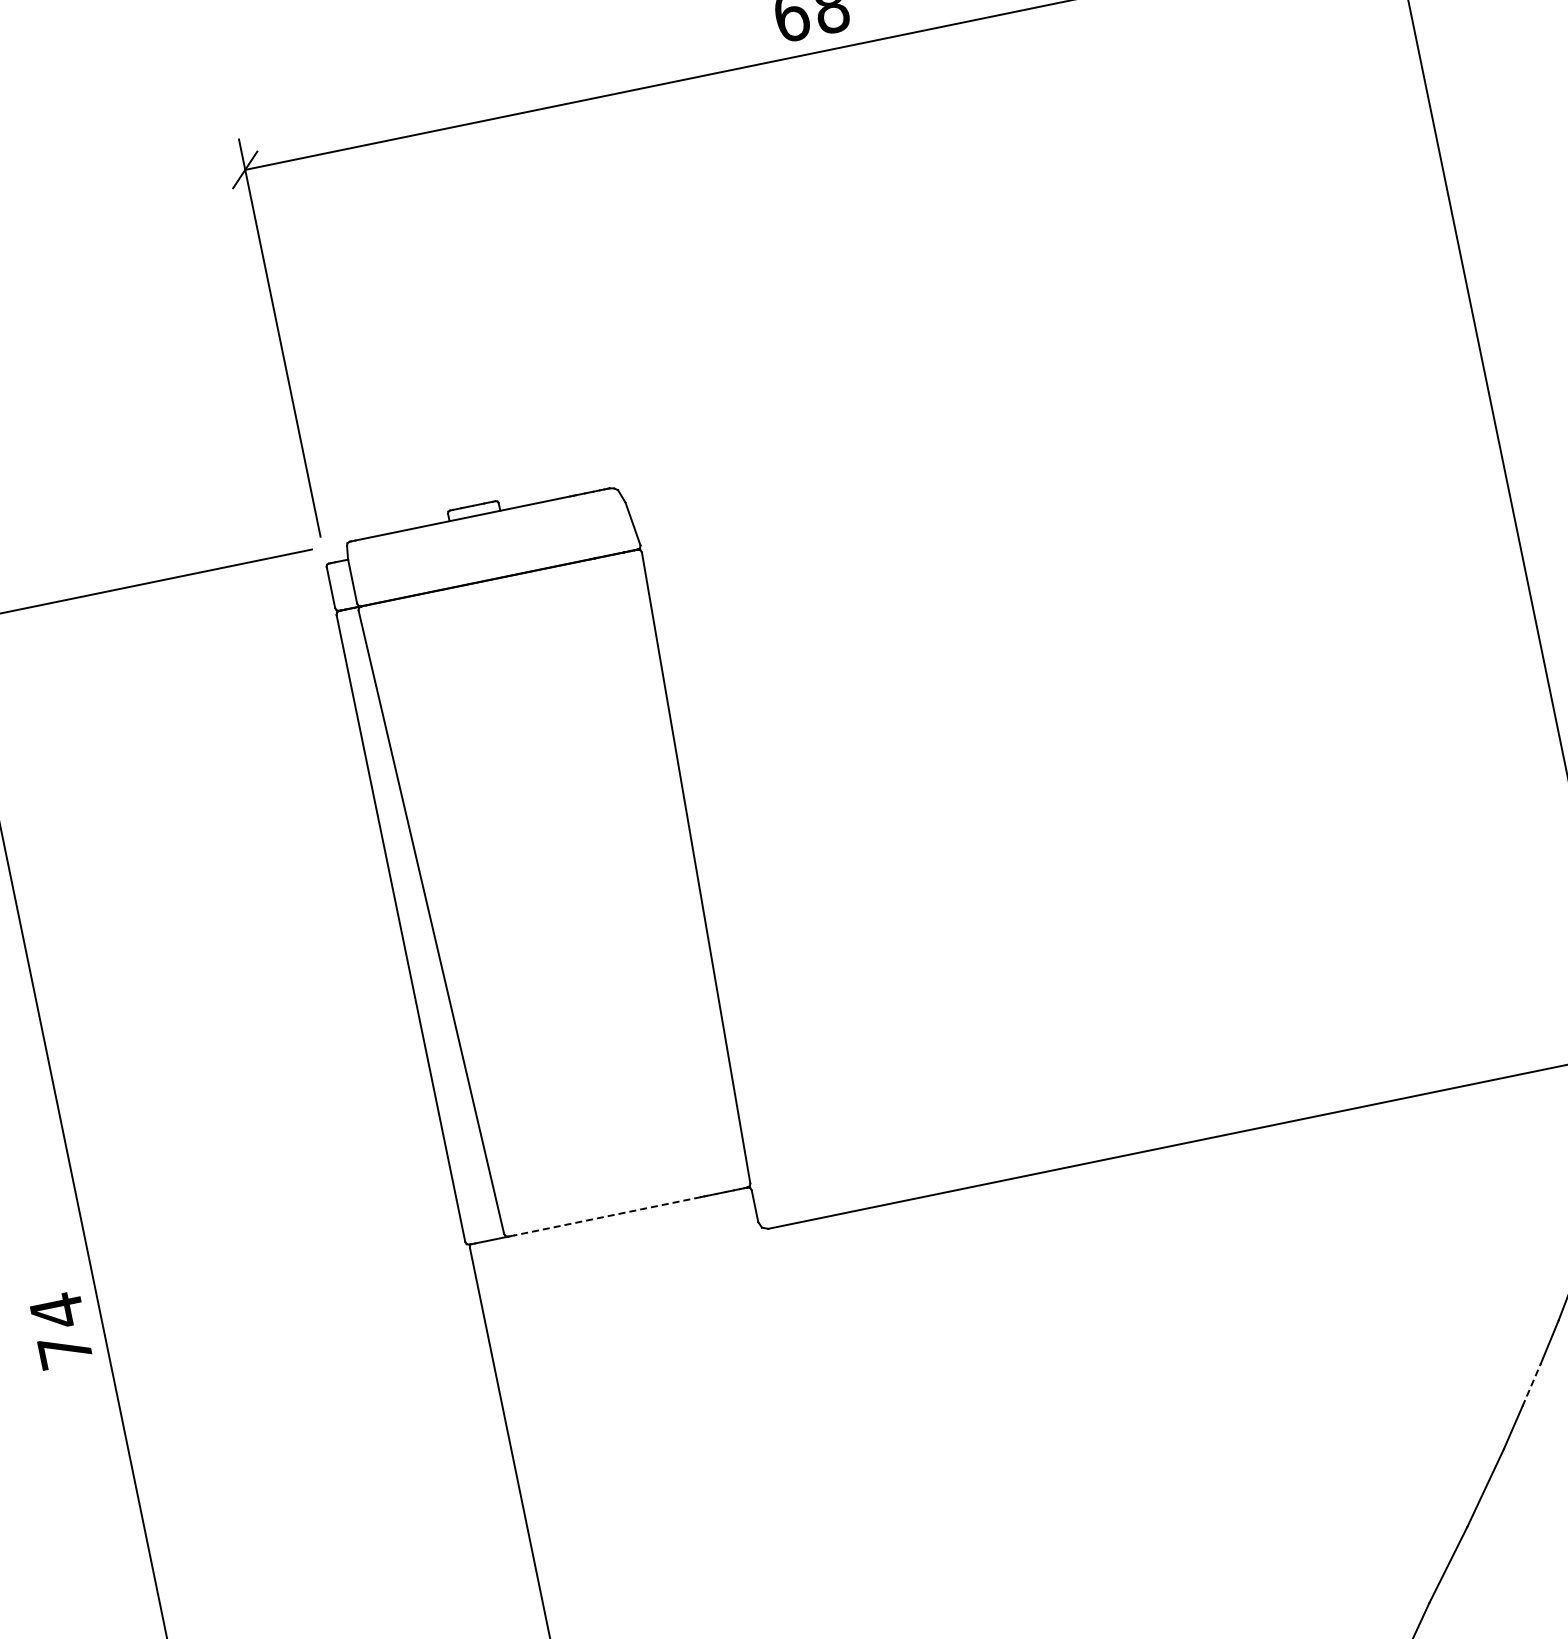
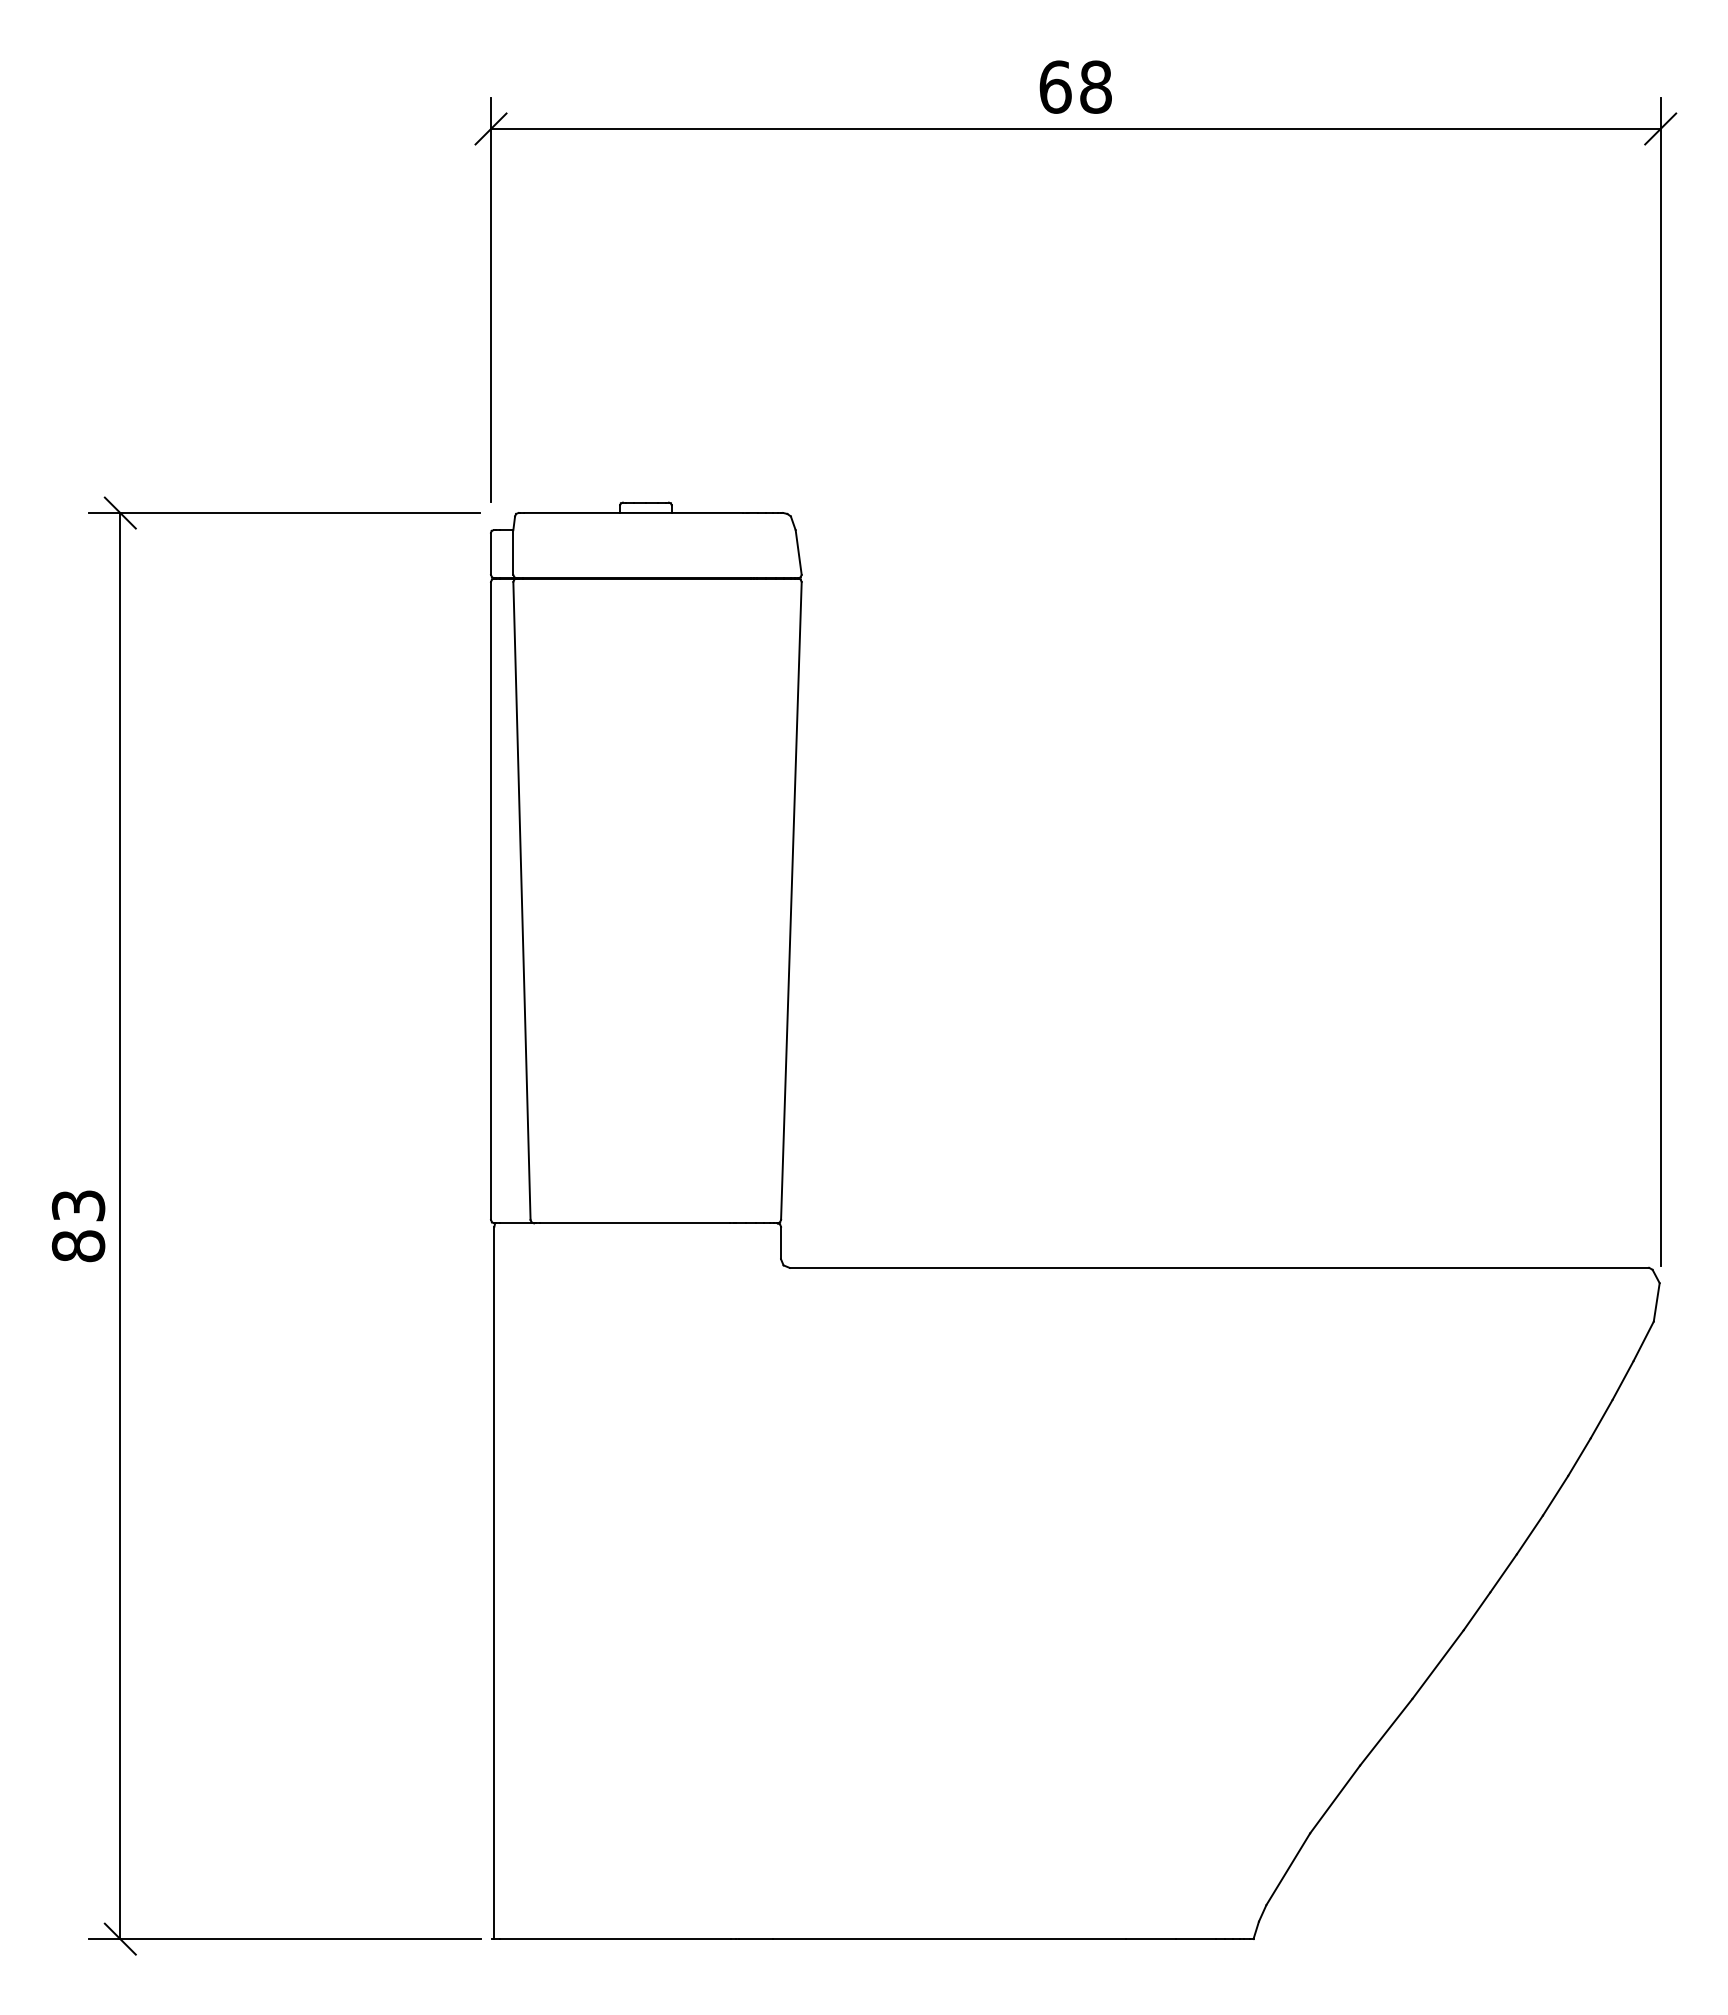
line: (607, 1216) -> (634, 1223), dashed -> solid
text: (61, 1330) -> (78, 1225), 74 -> 83
line: (1531, 1385) -> (1503, 1573), dashed -> solid

